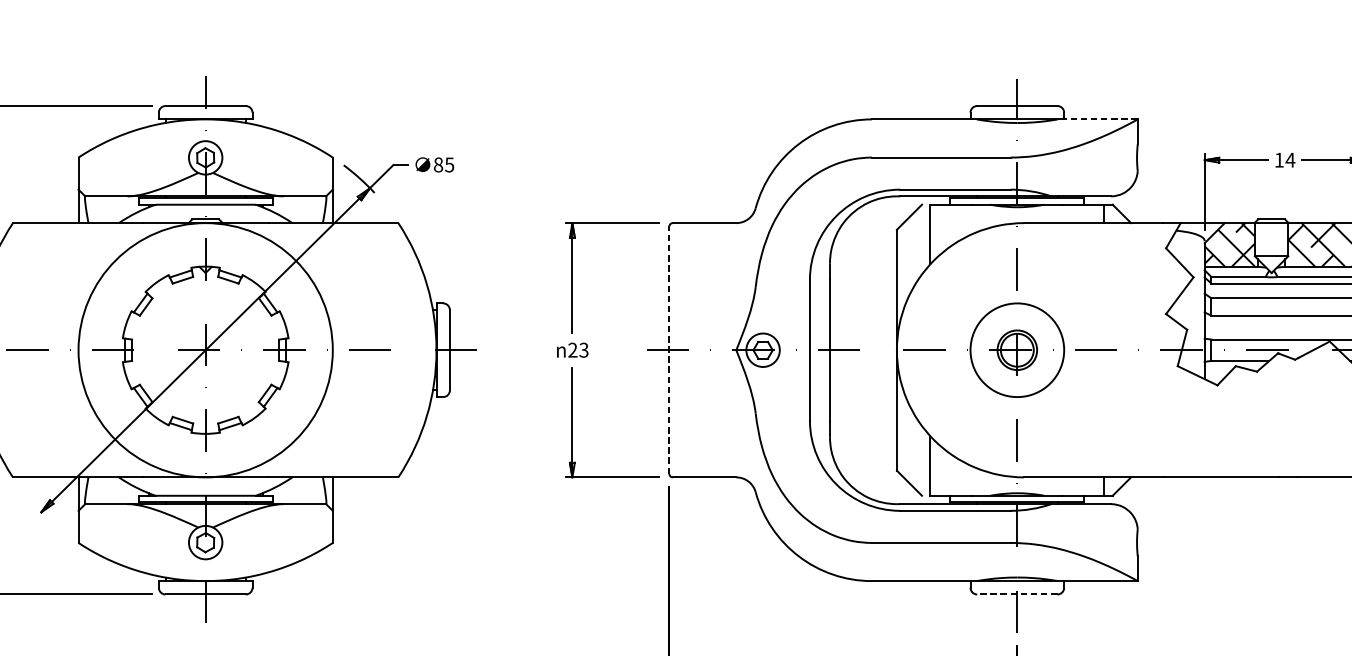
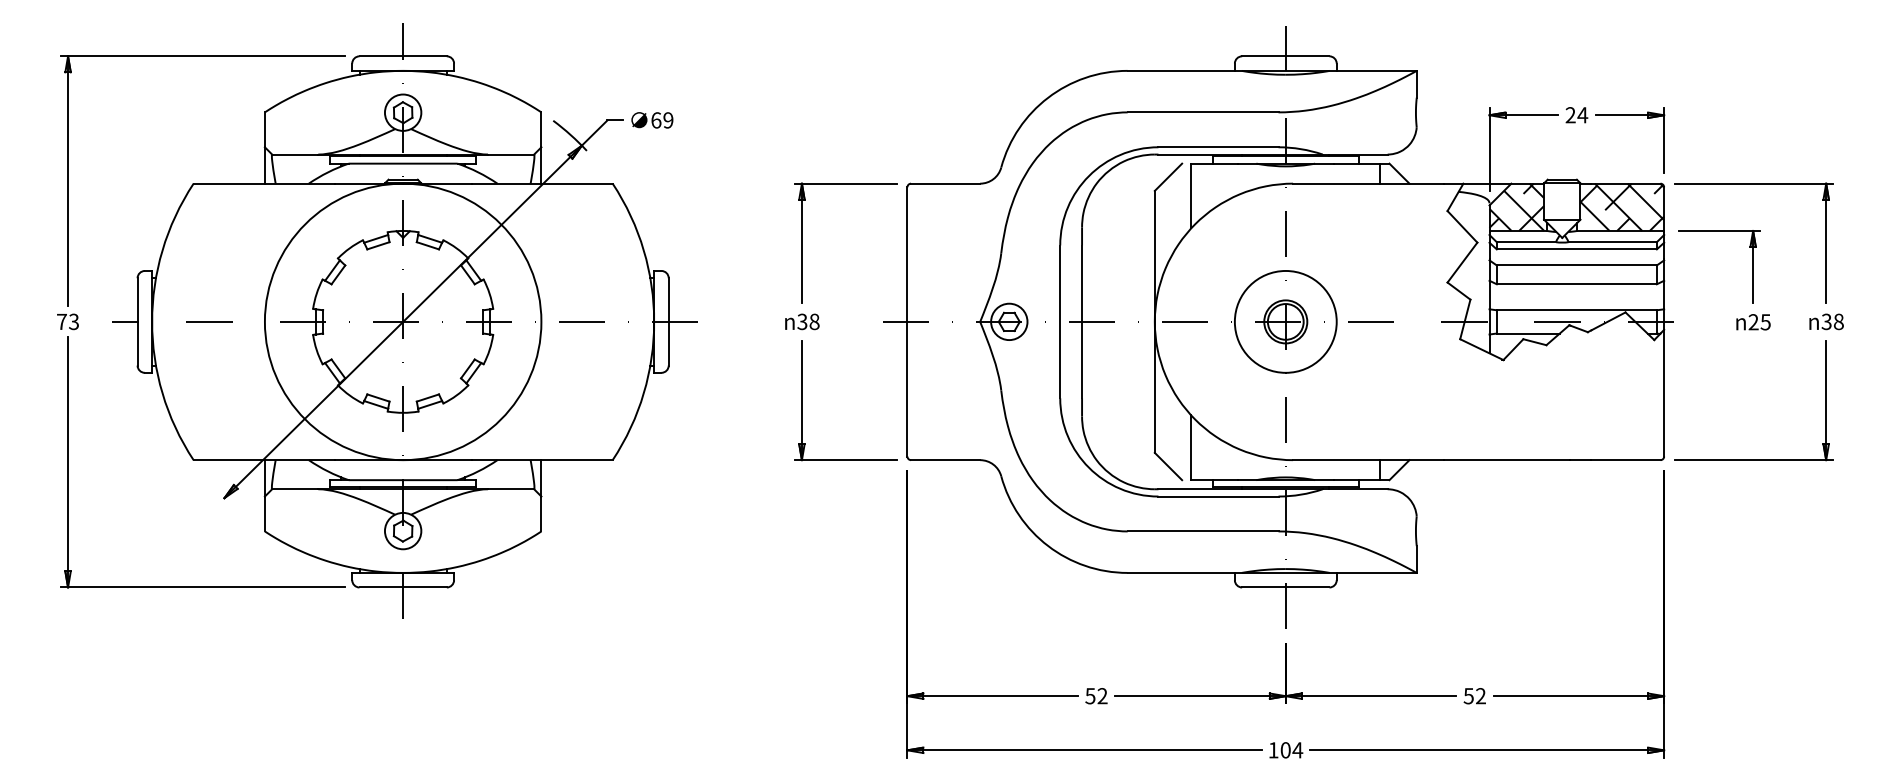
line: (1100, 119) -> (1376, 70), dashed -> solid
text: (1279, 160) -> (1570, 115), 14 -> 24
text: (444, 165) -> (662, 120), 85 -> 69
text: (578, 349) -> (808, 321), 23 -> 38
line: (669, 349) -> (907, 321), dashed -> solid
line: (1017, 594) -> (1285, 587), dashed -> solid

